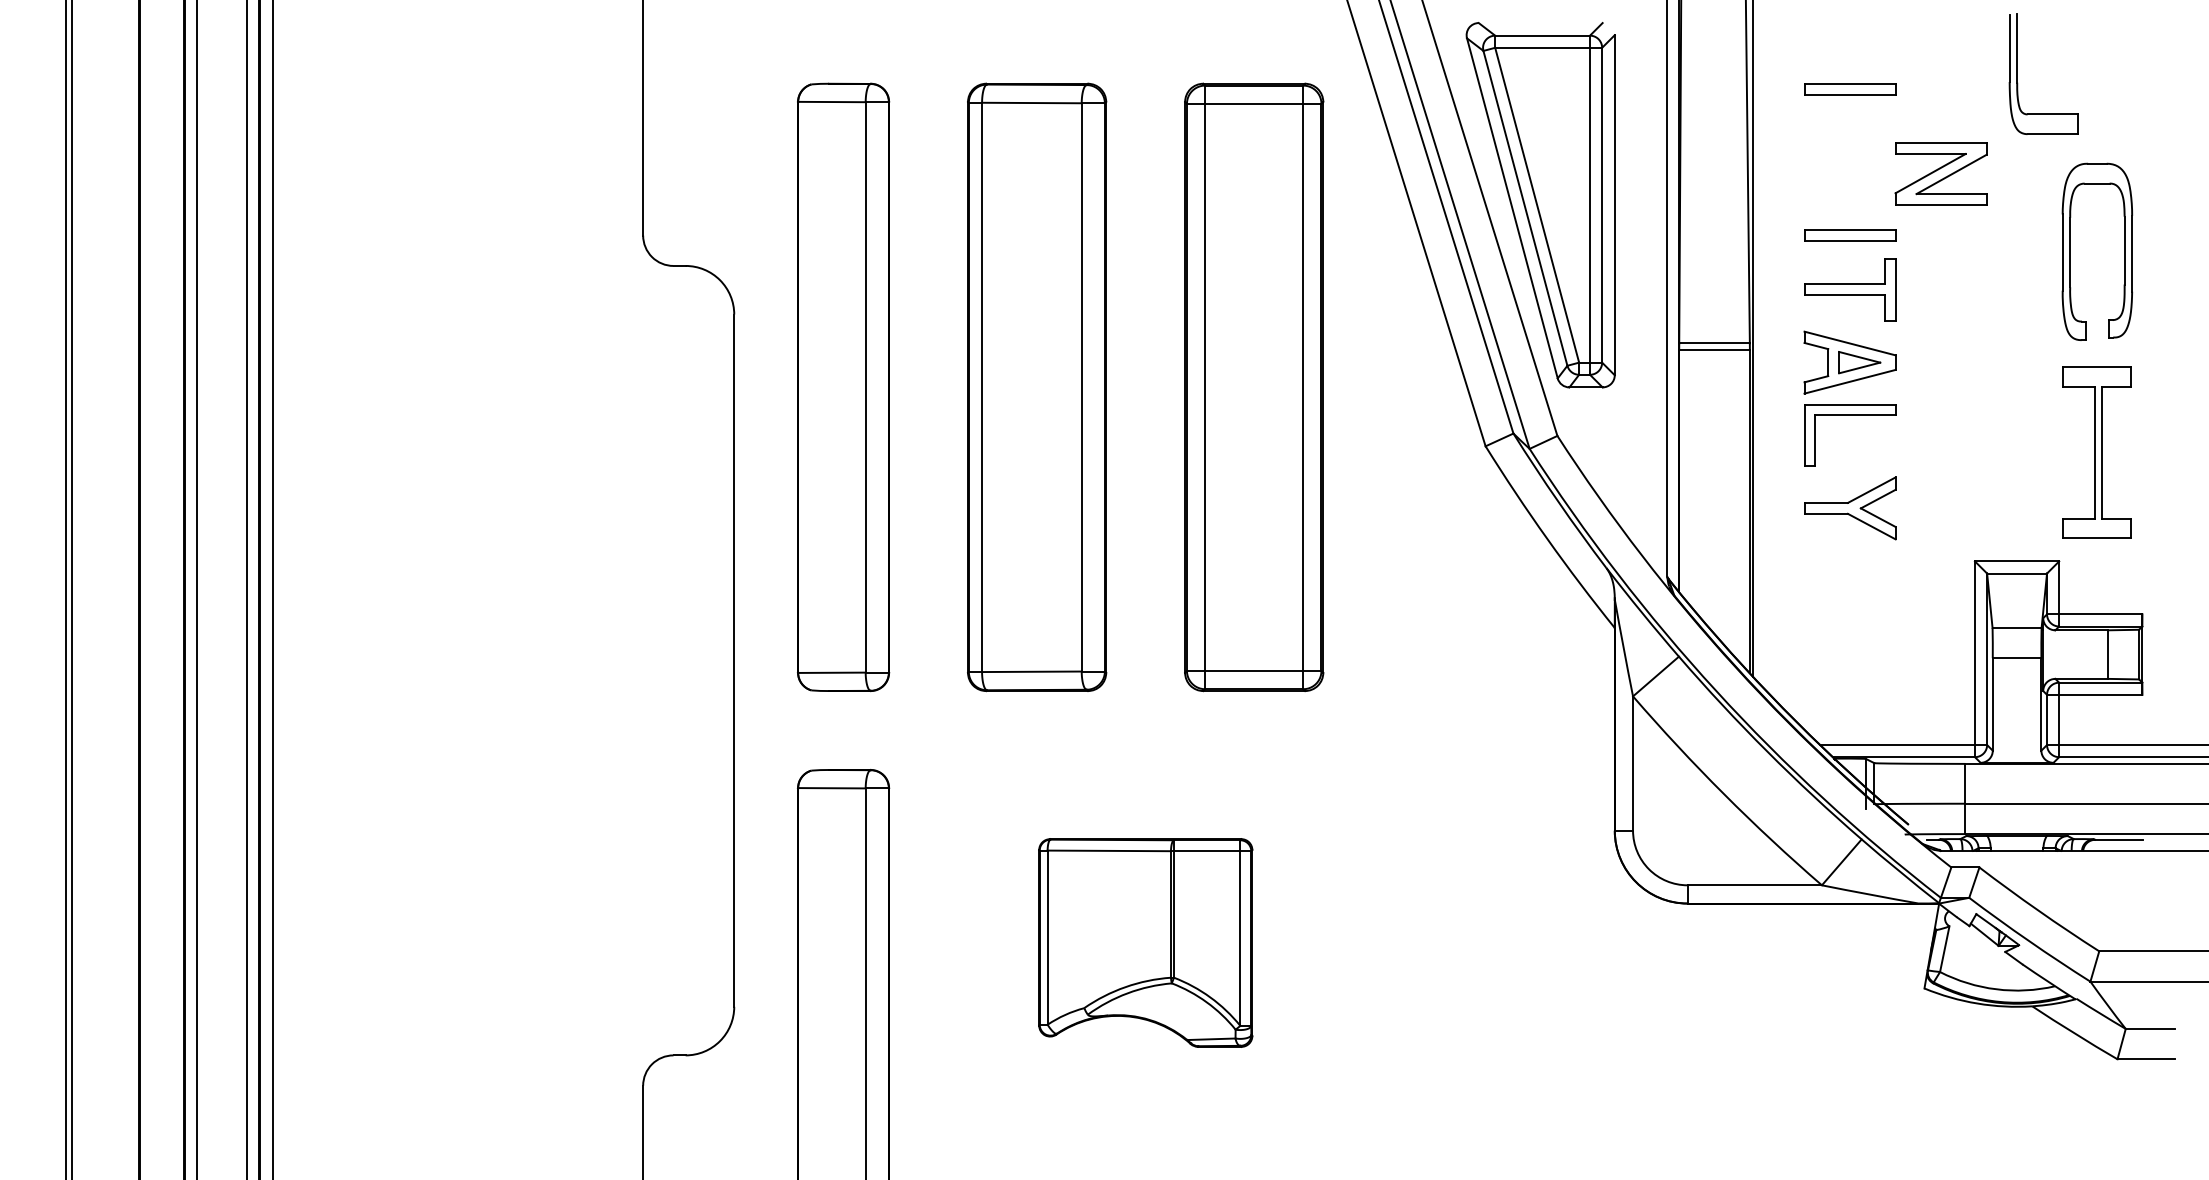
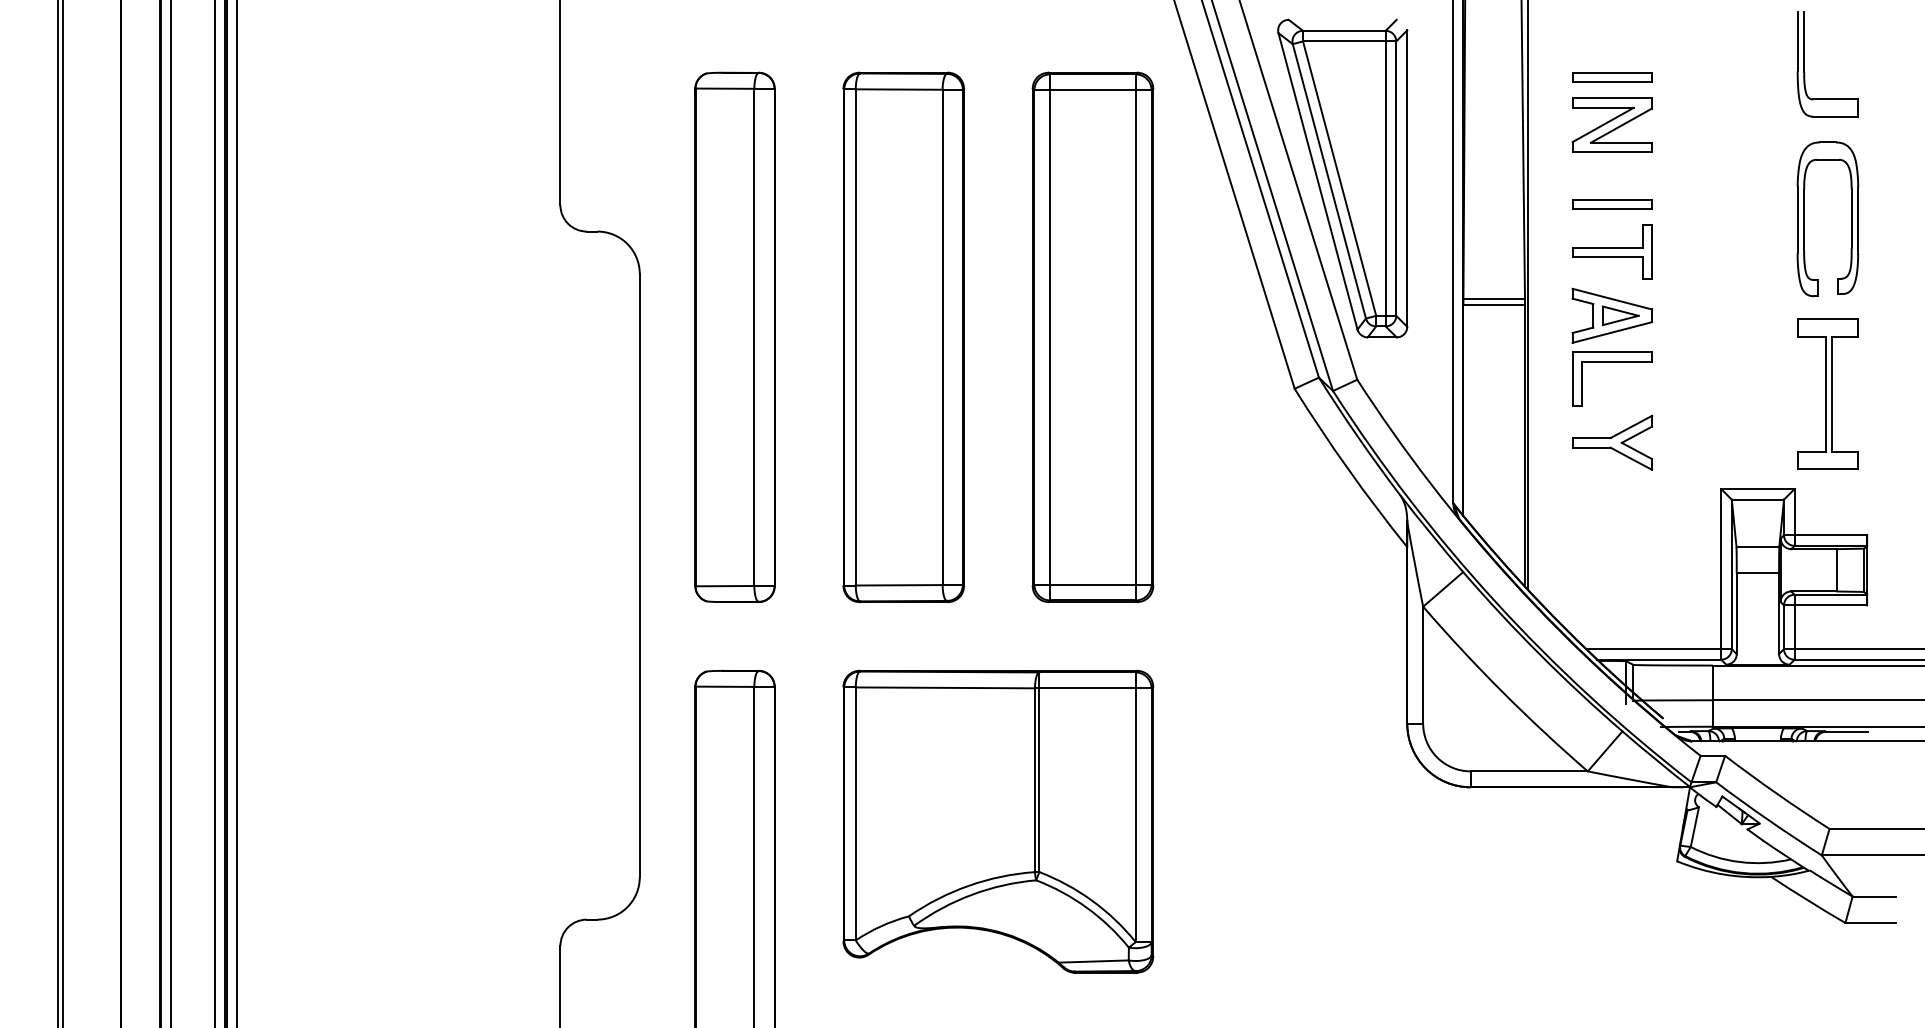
part: (2017, 73) -> (1804, 63), moved
part: (1940, 173) -> (1611, 124), moved
part: (1145, 942) -> (998, 821), size x1.67

